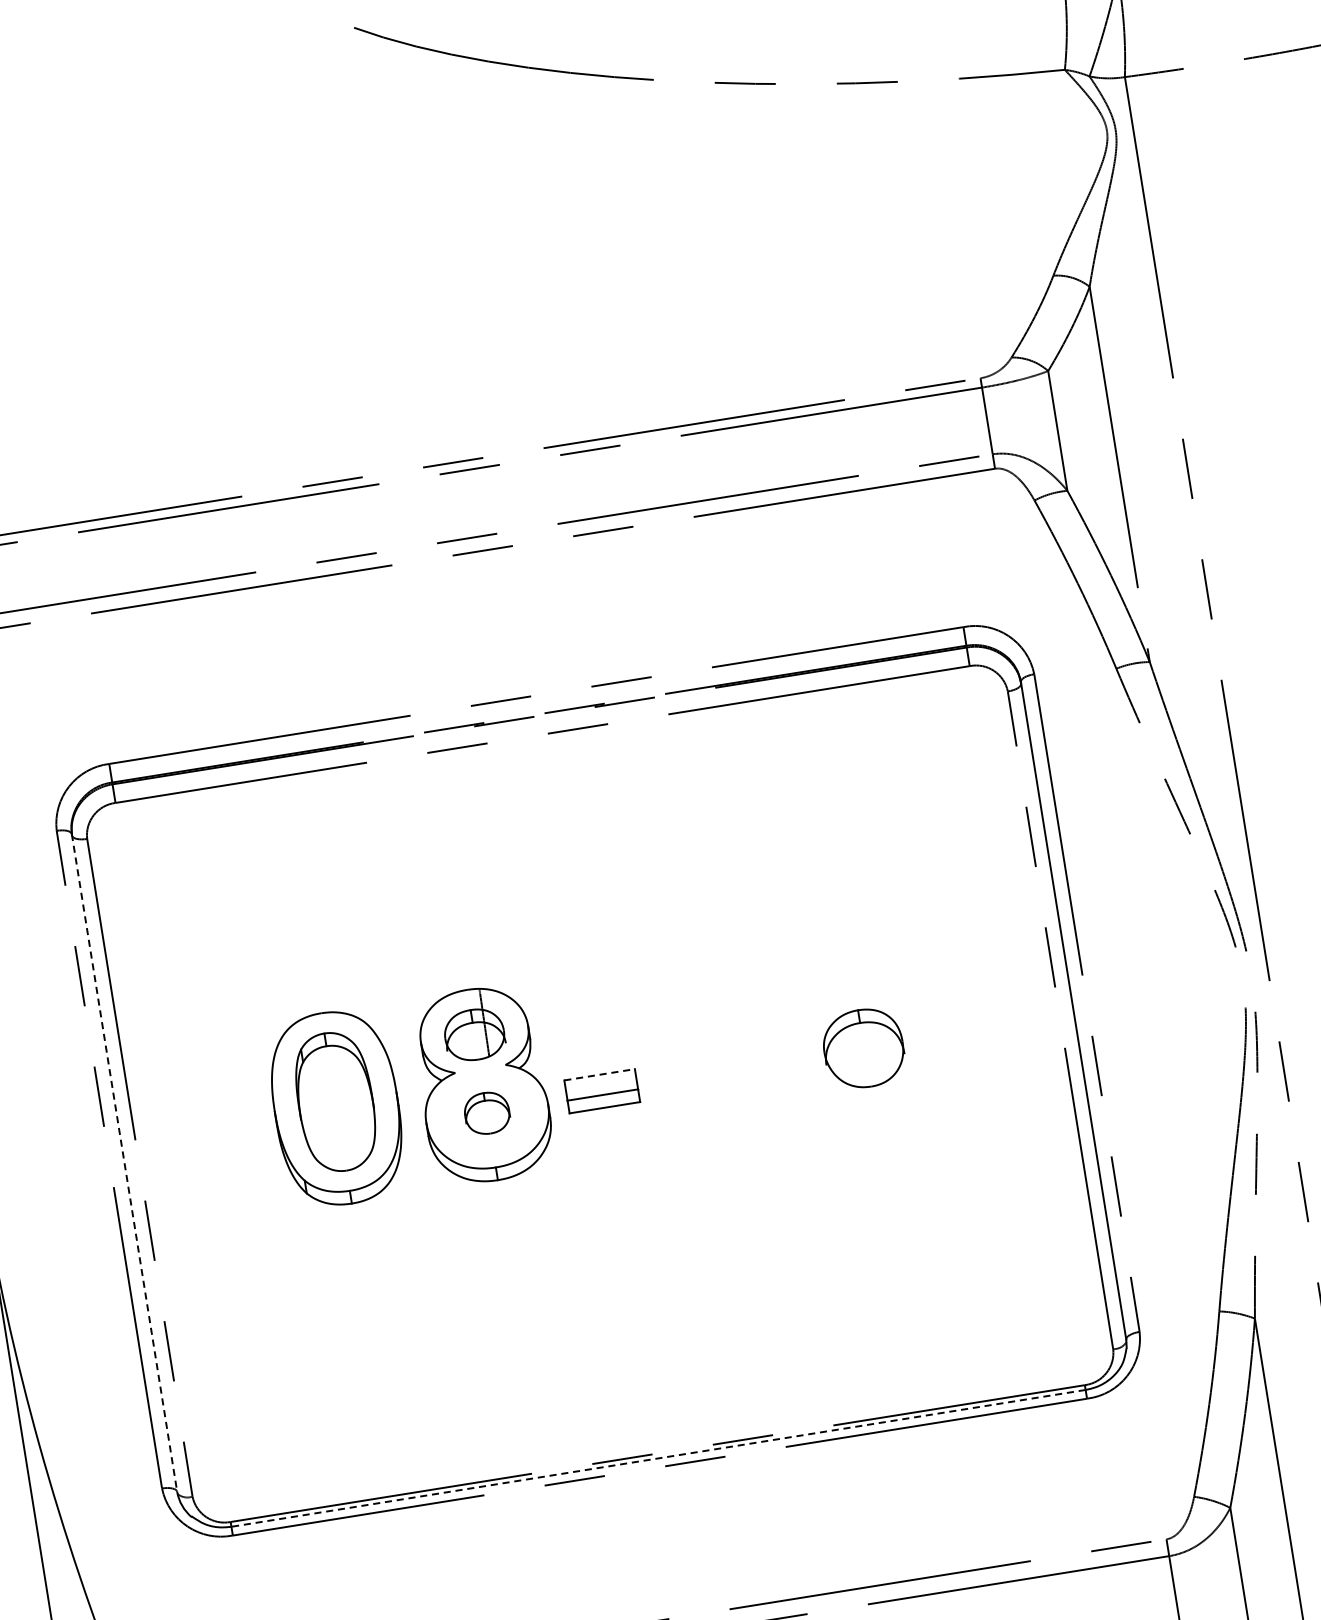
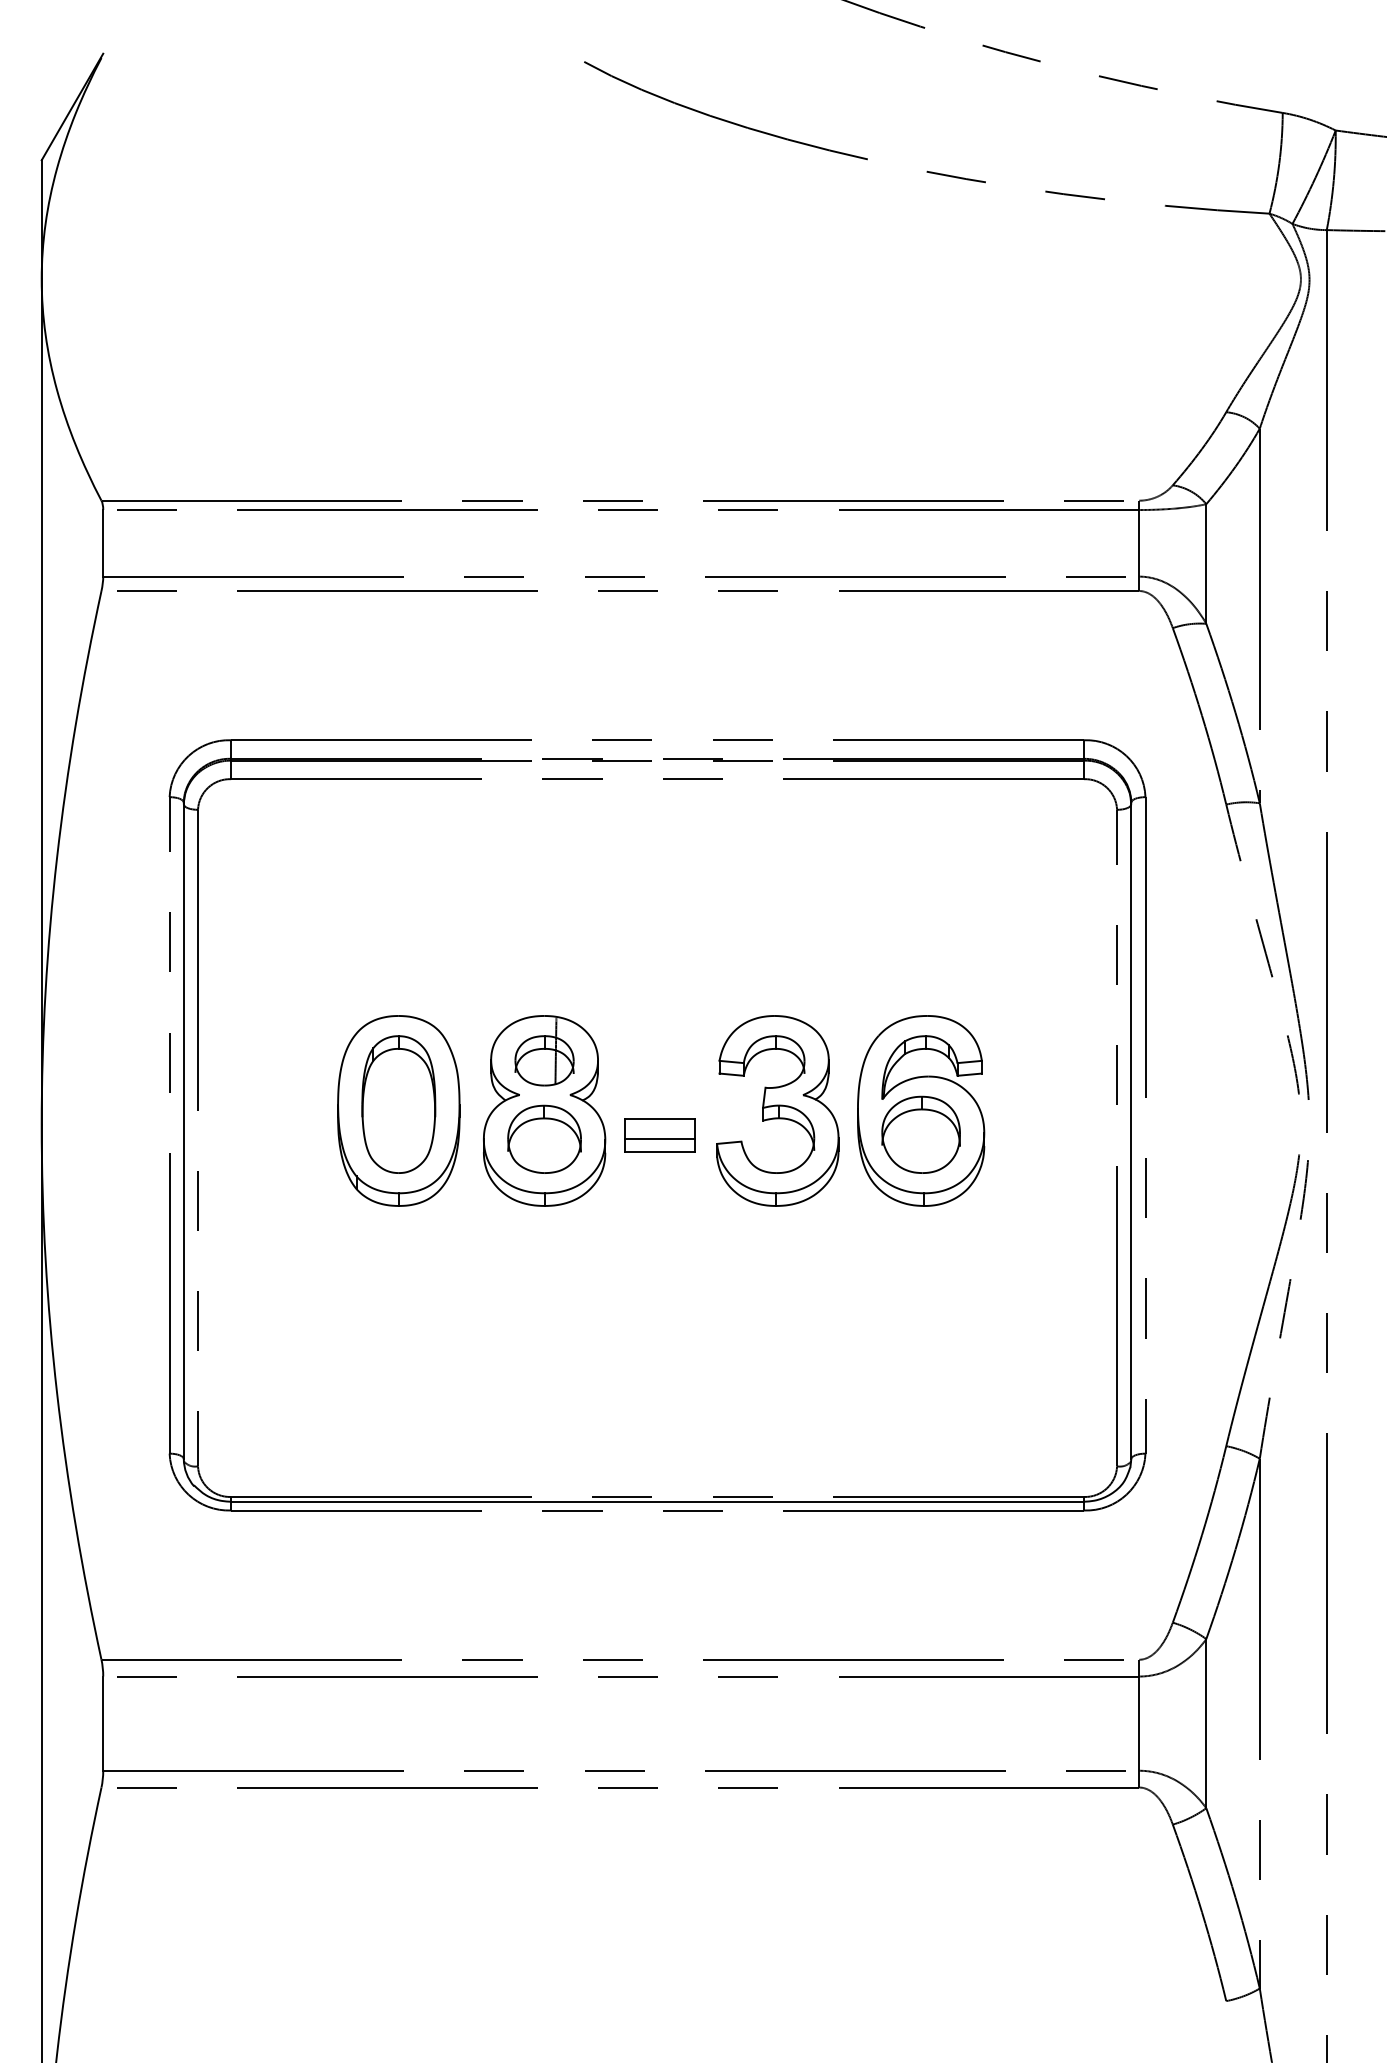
part: (860, 1024) -> (921, 1110), added
part: (715, 1047) -> (777, 1110), added
line: (600, 1074) -> (660, 1119), dashed -> solid
part: (487, 1112) -> (544, 1138), size x1.67
line: (124, 1163) -> (183, 1131), dashed -> solid
line: (658, 1458) -> (657, 1501), dashed -> solid

